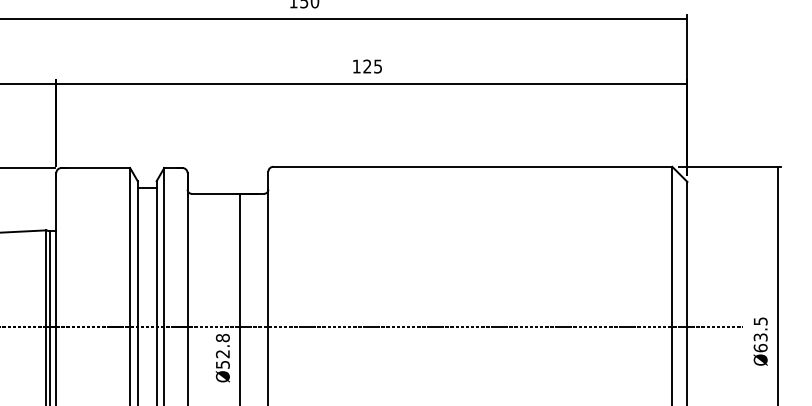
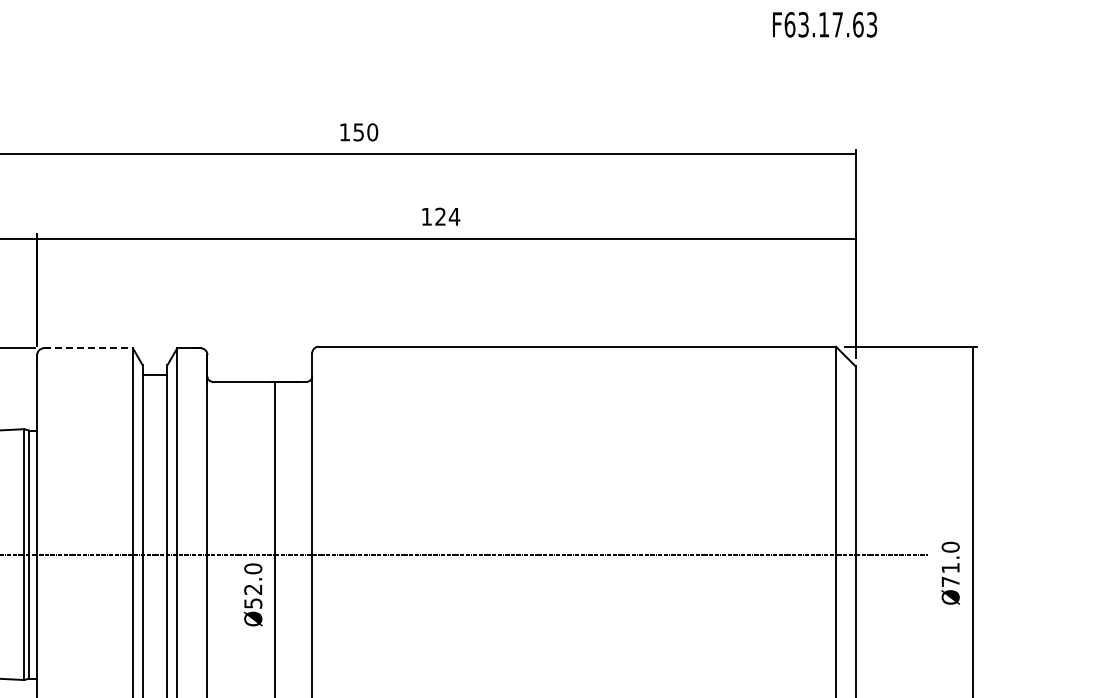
text: (378, 66) -> (454, 216), 125 -> 124
line: (95, 168) -> (88, 348), solid -> dashed
text: (760, 334) -> (950, 564), Ø63.5 -> Ø71.0
text: (223, 337) -> (253, 568), Ø52.8 -> Ø52.0

